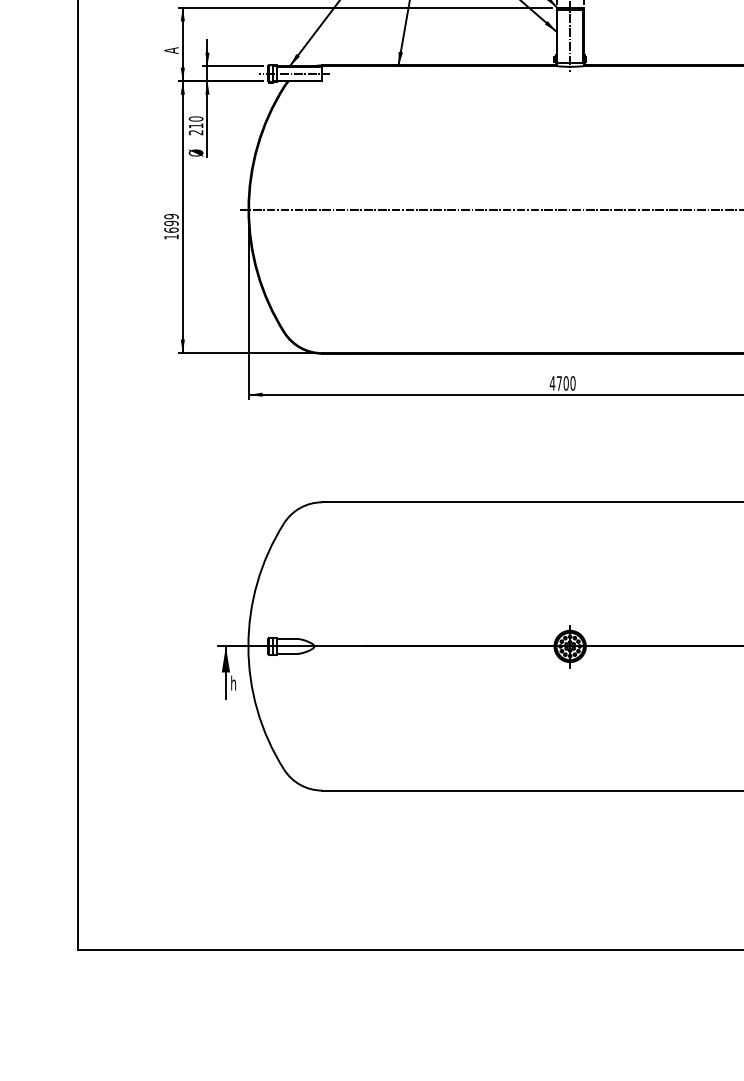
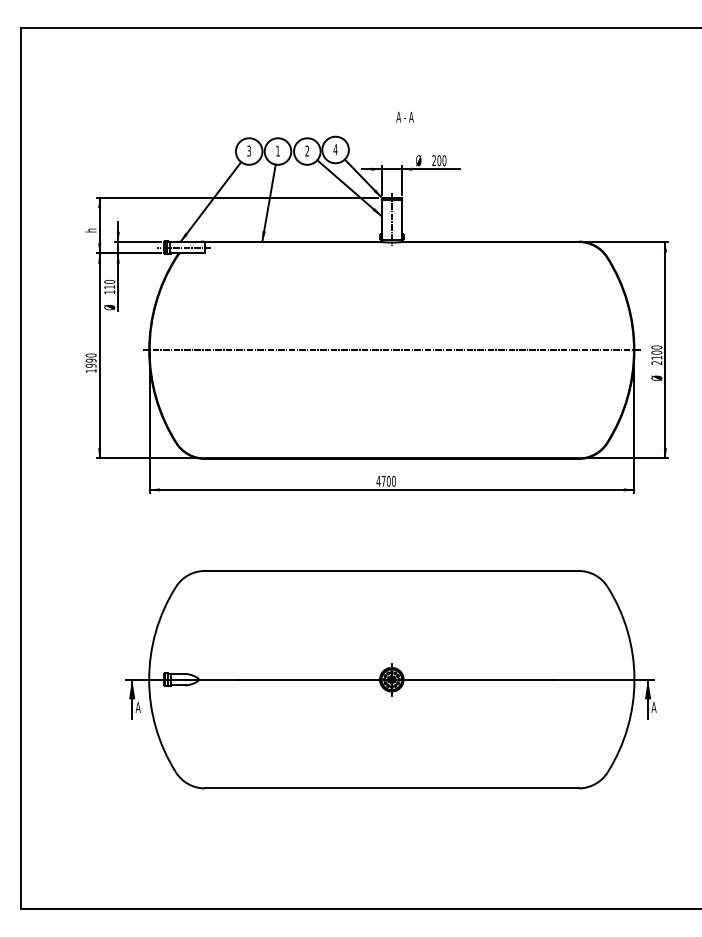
text: (170, 49) -> (90, 229), A -> h
text: (195, 133) -> (109, 292), 210 -> 110
text: (170, 223) -> (90, 360), 1699 -> 1990
text: (232, 681) -> (137, 706), h -> A

